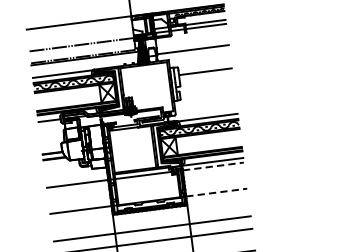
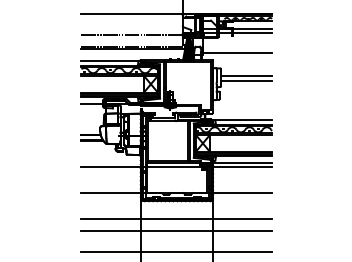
line: (207, 76) -> (247, 80), added
line: (213, 166) -> (242, 167), dashed -> solid
line: (216, 192) -> (242, 192), dashed -> solid

